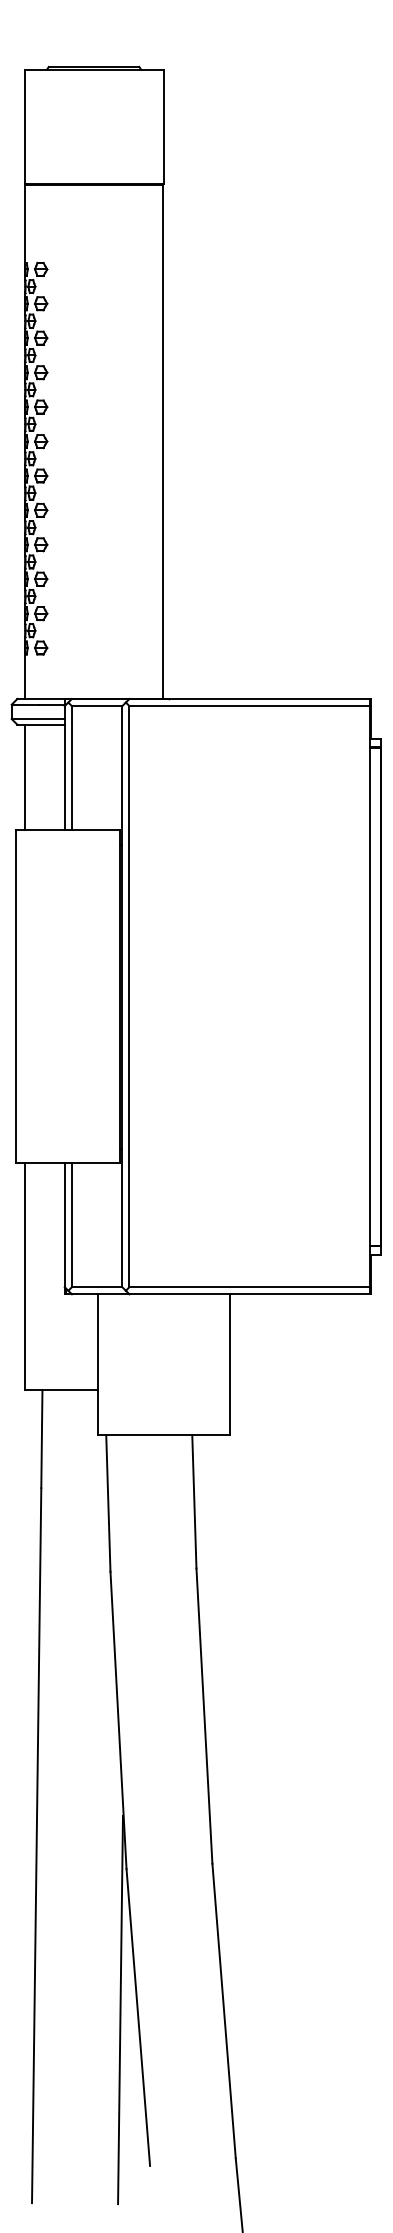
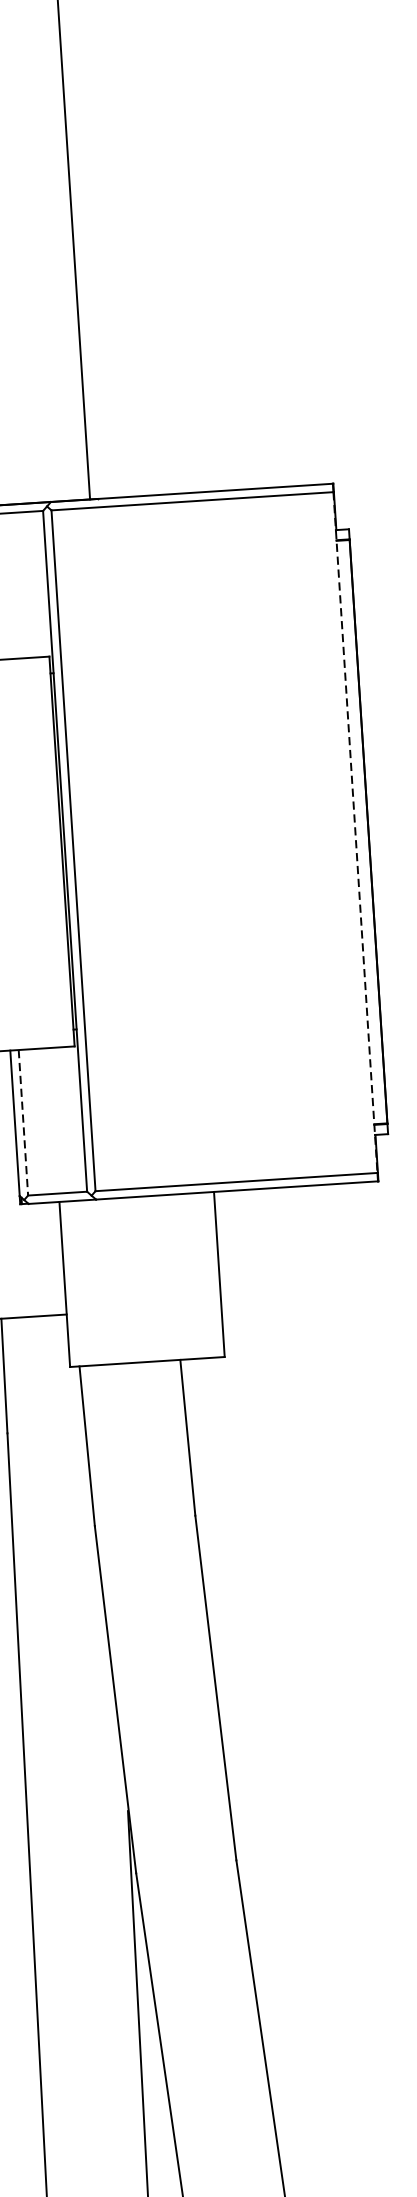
line: (370, 996) -> (355, 832), solid -> dashed
line: (71, 1225) -> (22, 1123), solid -> dashed

